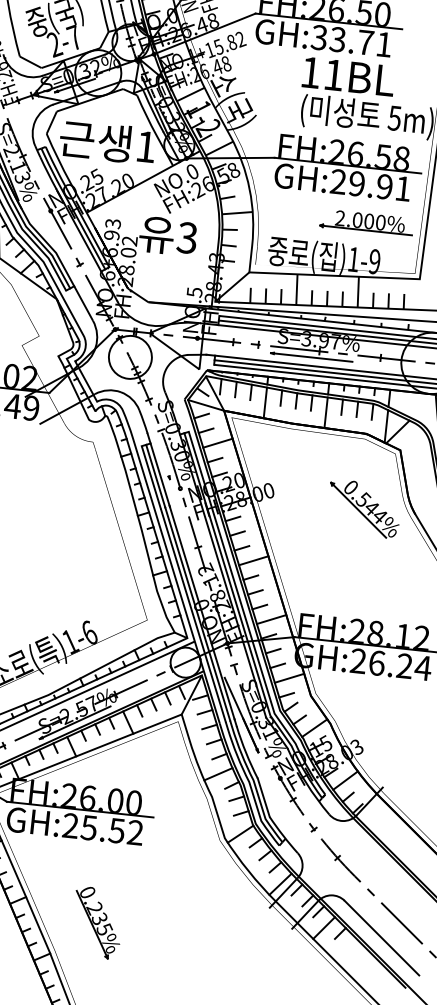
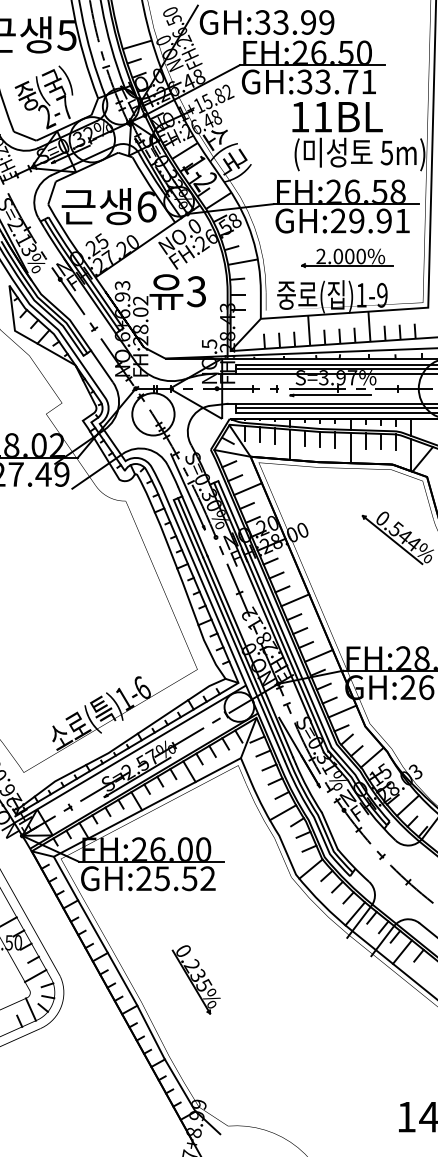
text: (145, 146) -> (146, 206), 1 -> 6
part: (366, 223) -> (347, 258), moved
line: (156, 439) -> (187, 491), added
part: (96, 922) -> (195, 979), moved

